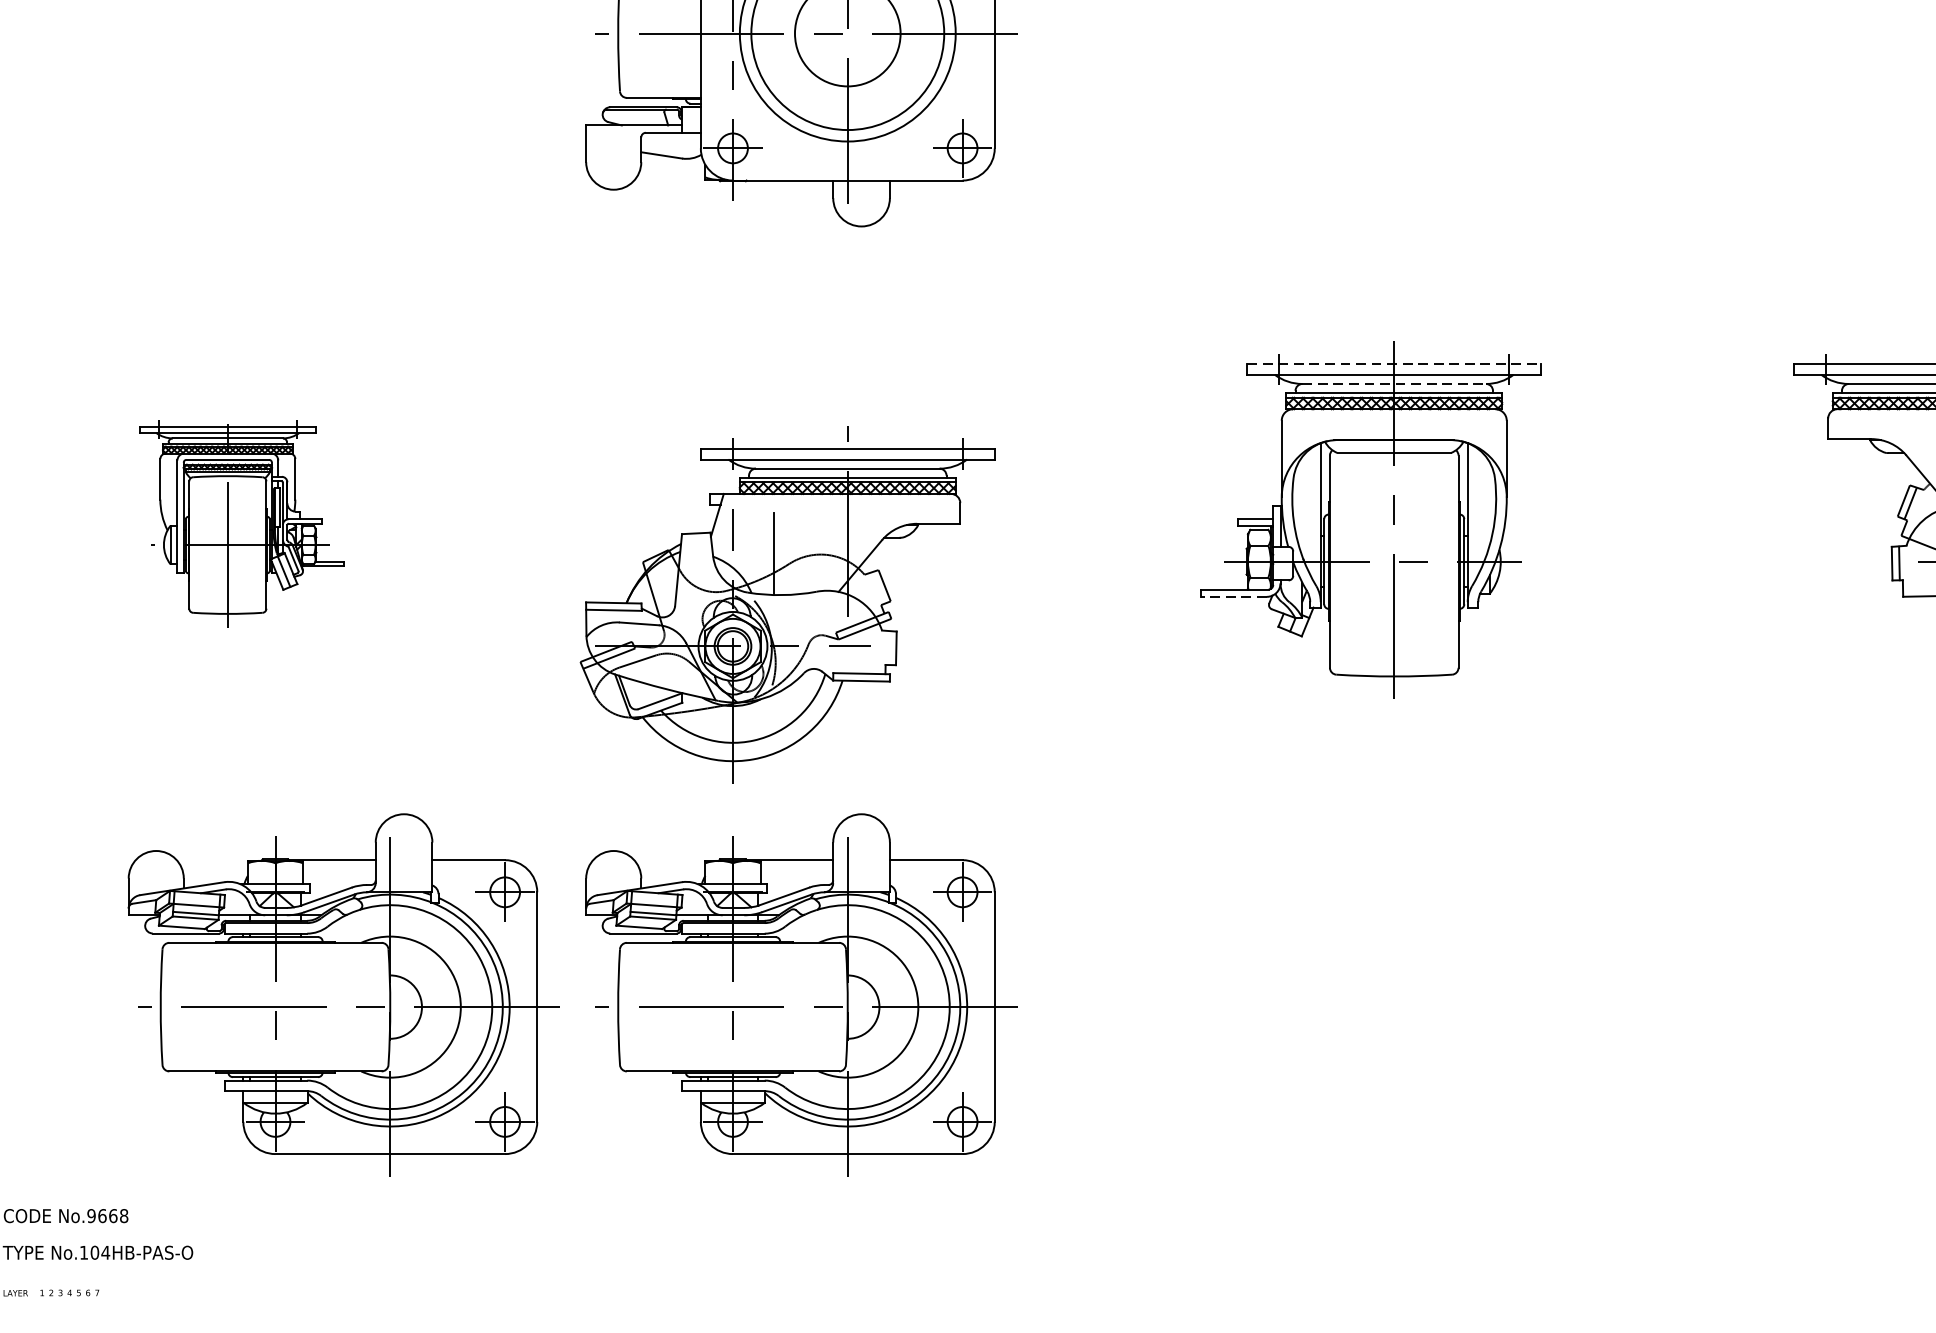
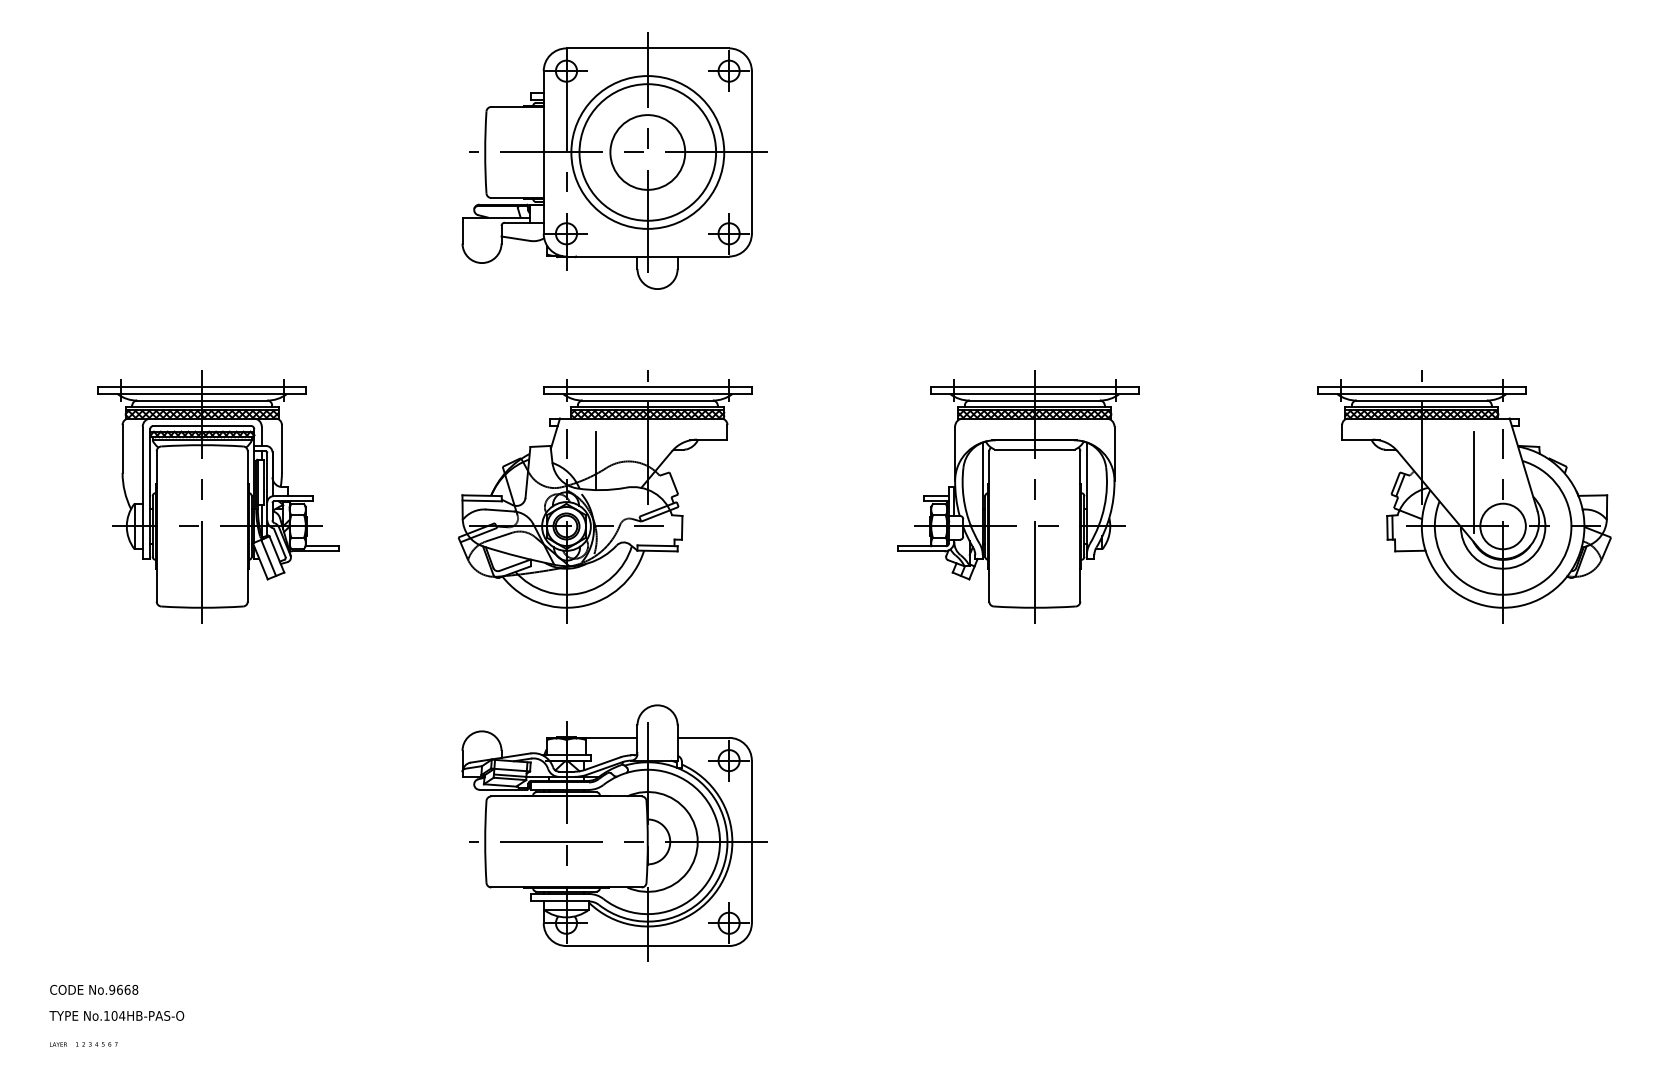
line: (1395, 364) -> (1035, 386), dashed -> solid
line: (1395, 383) -> (1035, 400), dashed -> solid
part: (241, 519) -> (218, 496), size x1.67
line: (1232, 597) -> (920, 551), dashed -> solid
part: (786, 604) -> (604, 496), moved
part: (343, 993) -> (290, 832), removed

